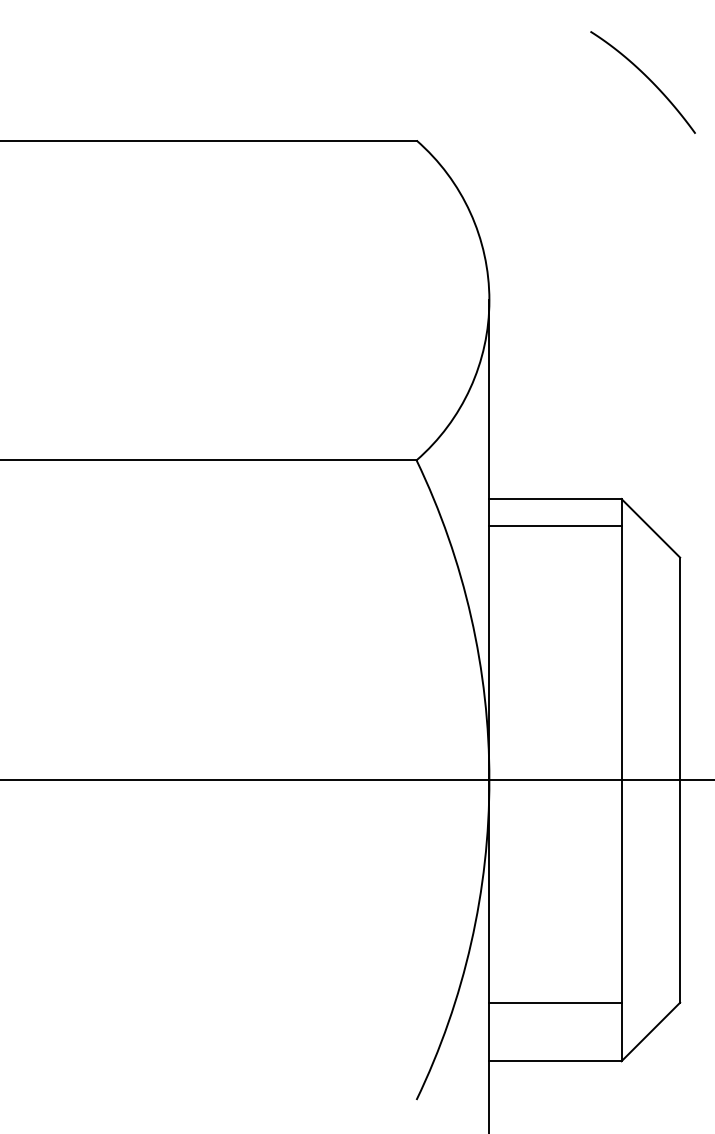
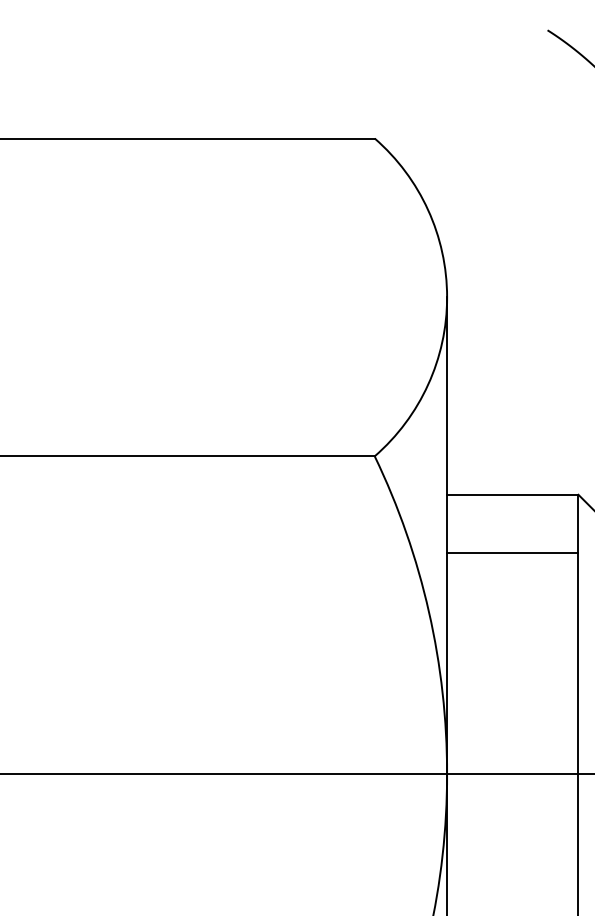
line: (555, 525) -> (512, 552), moved

